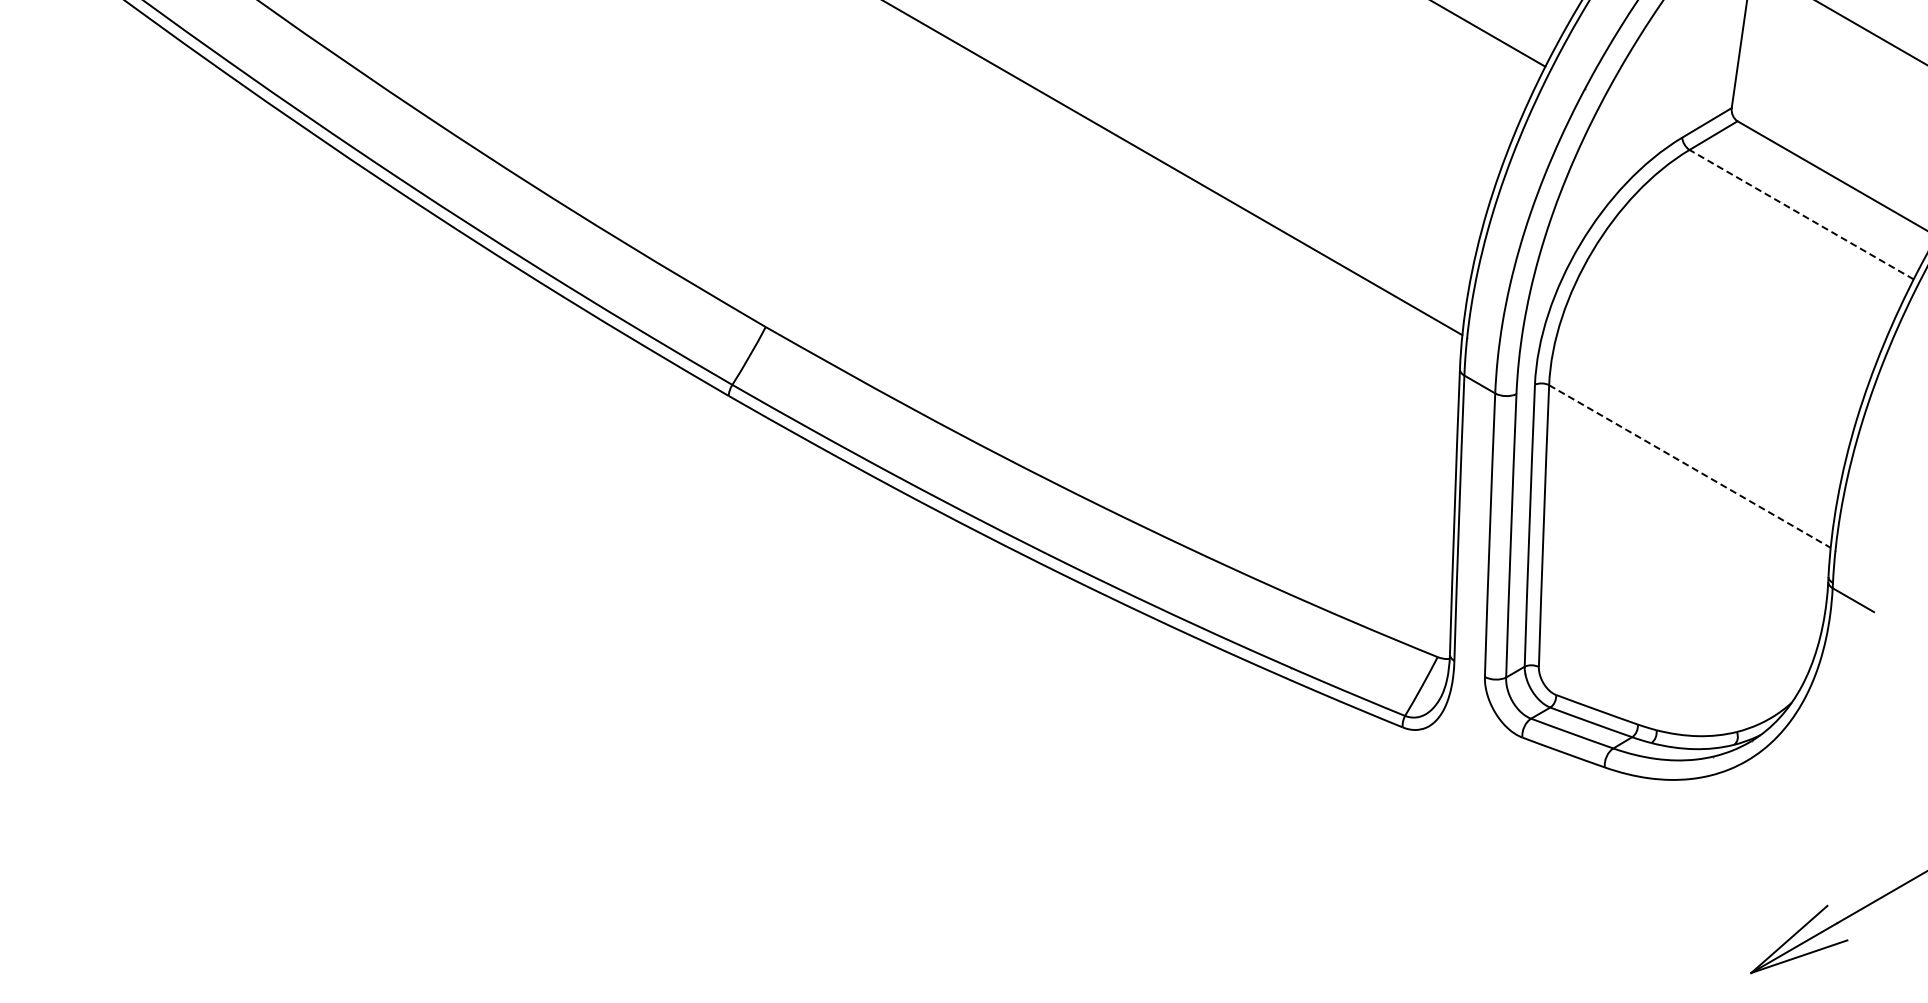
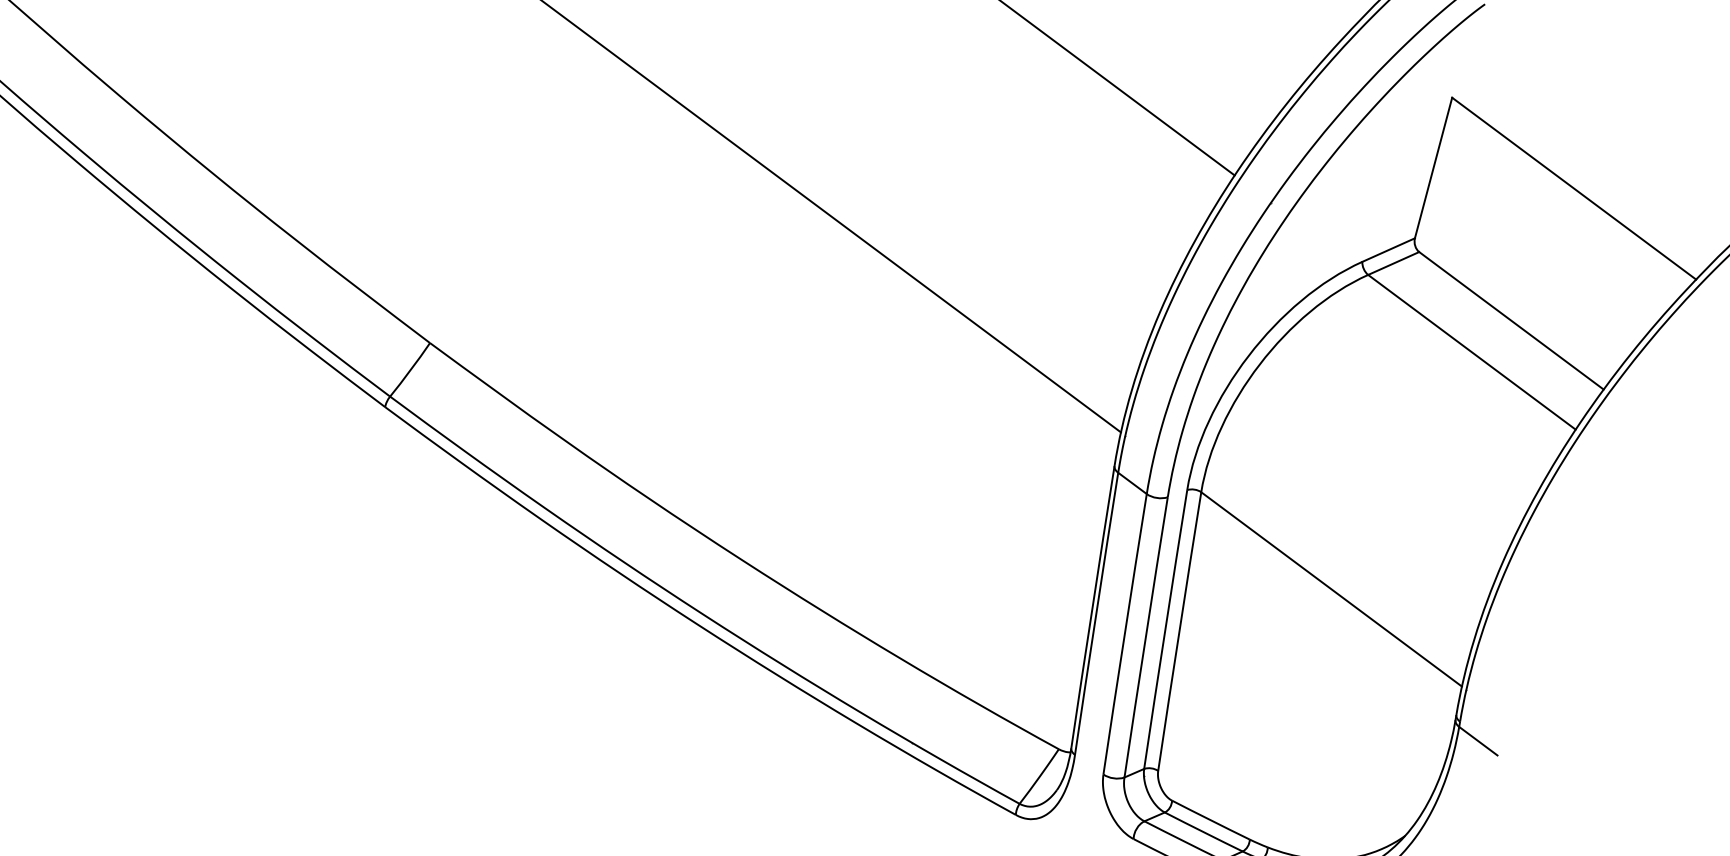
line: (1801, 214) -> (1471, 352), dashed -> solid
line: (1689, 466) -> (1331, 589), dashed -> solid

